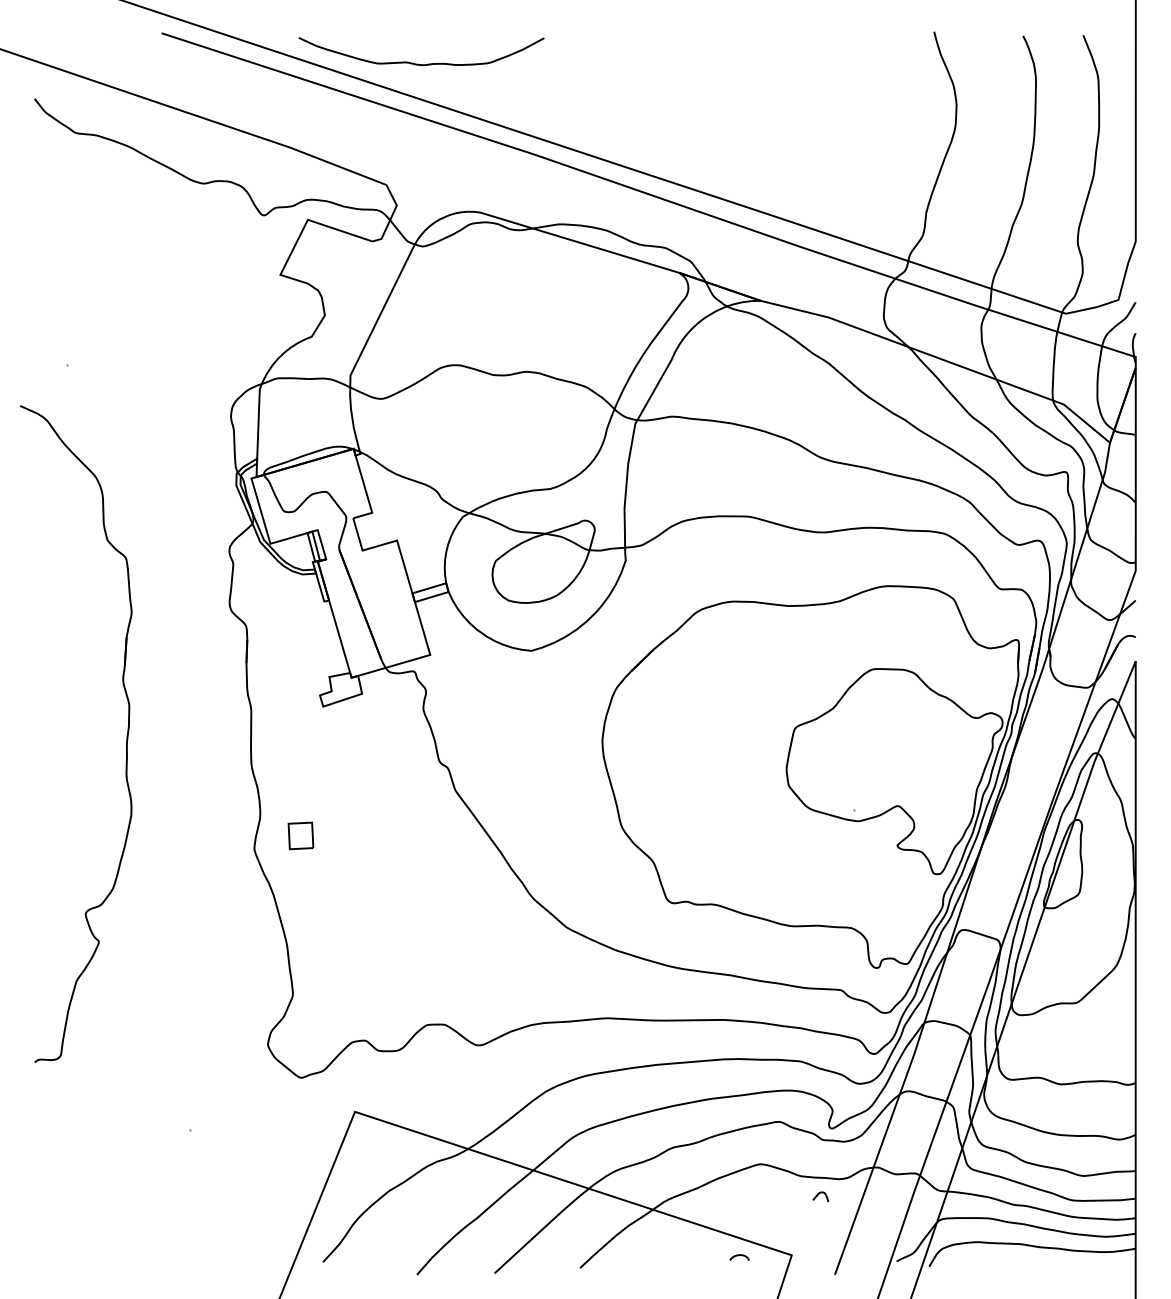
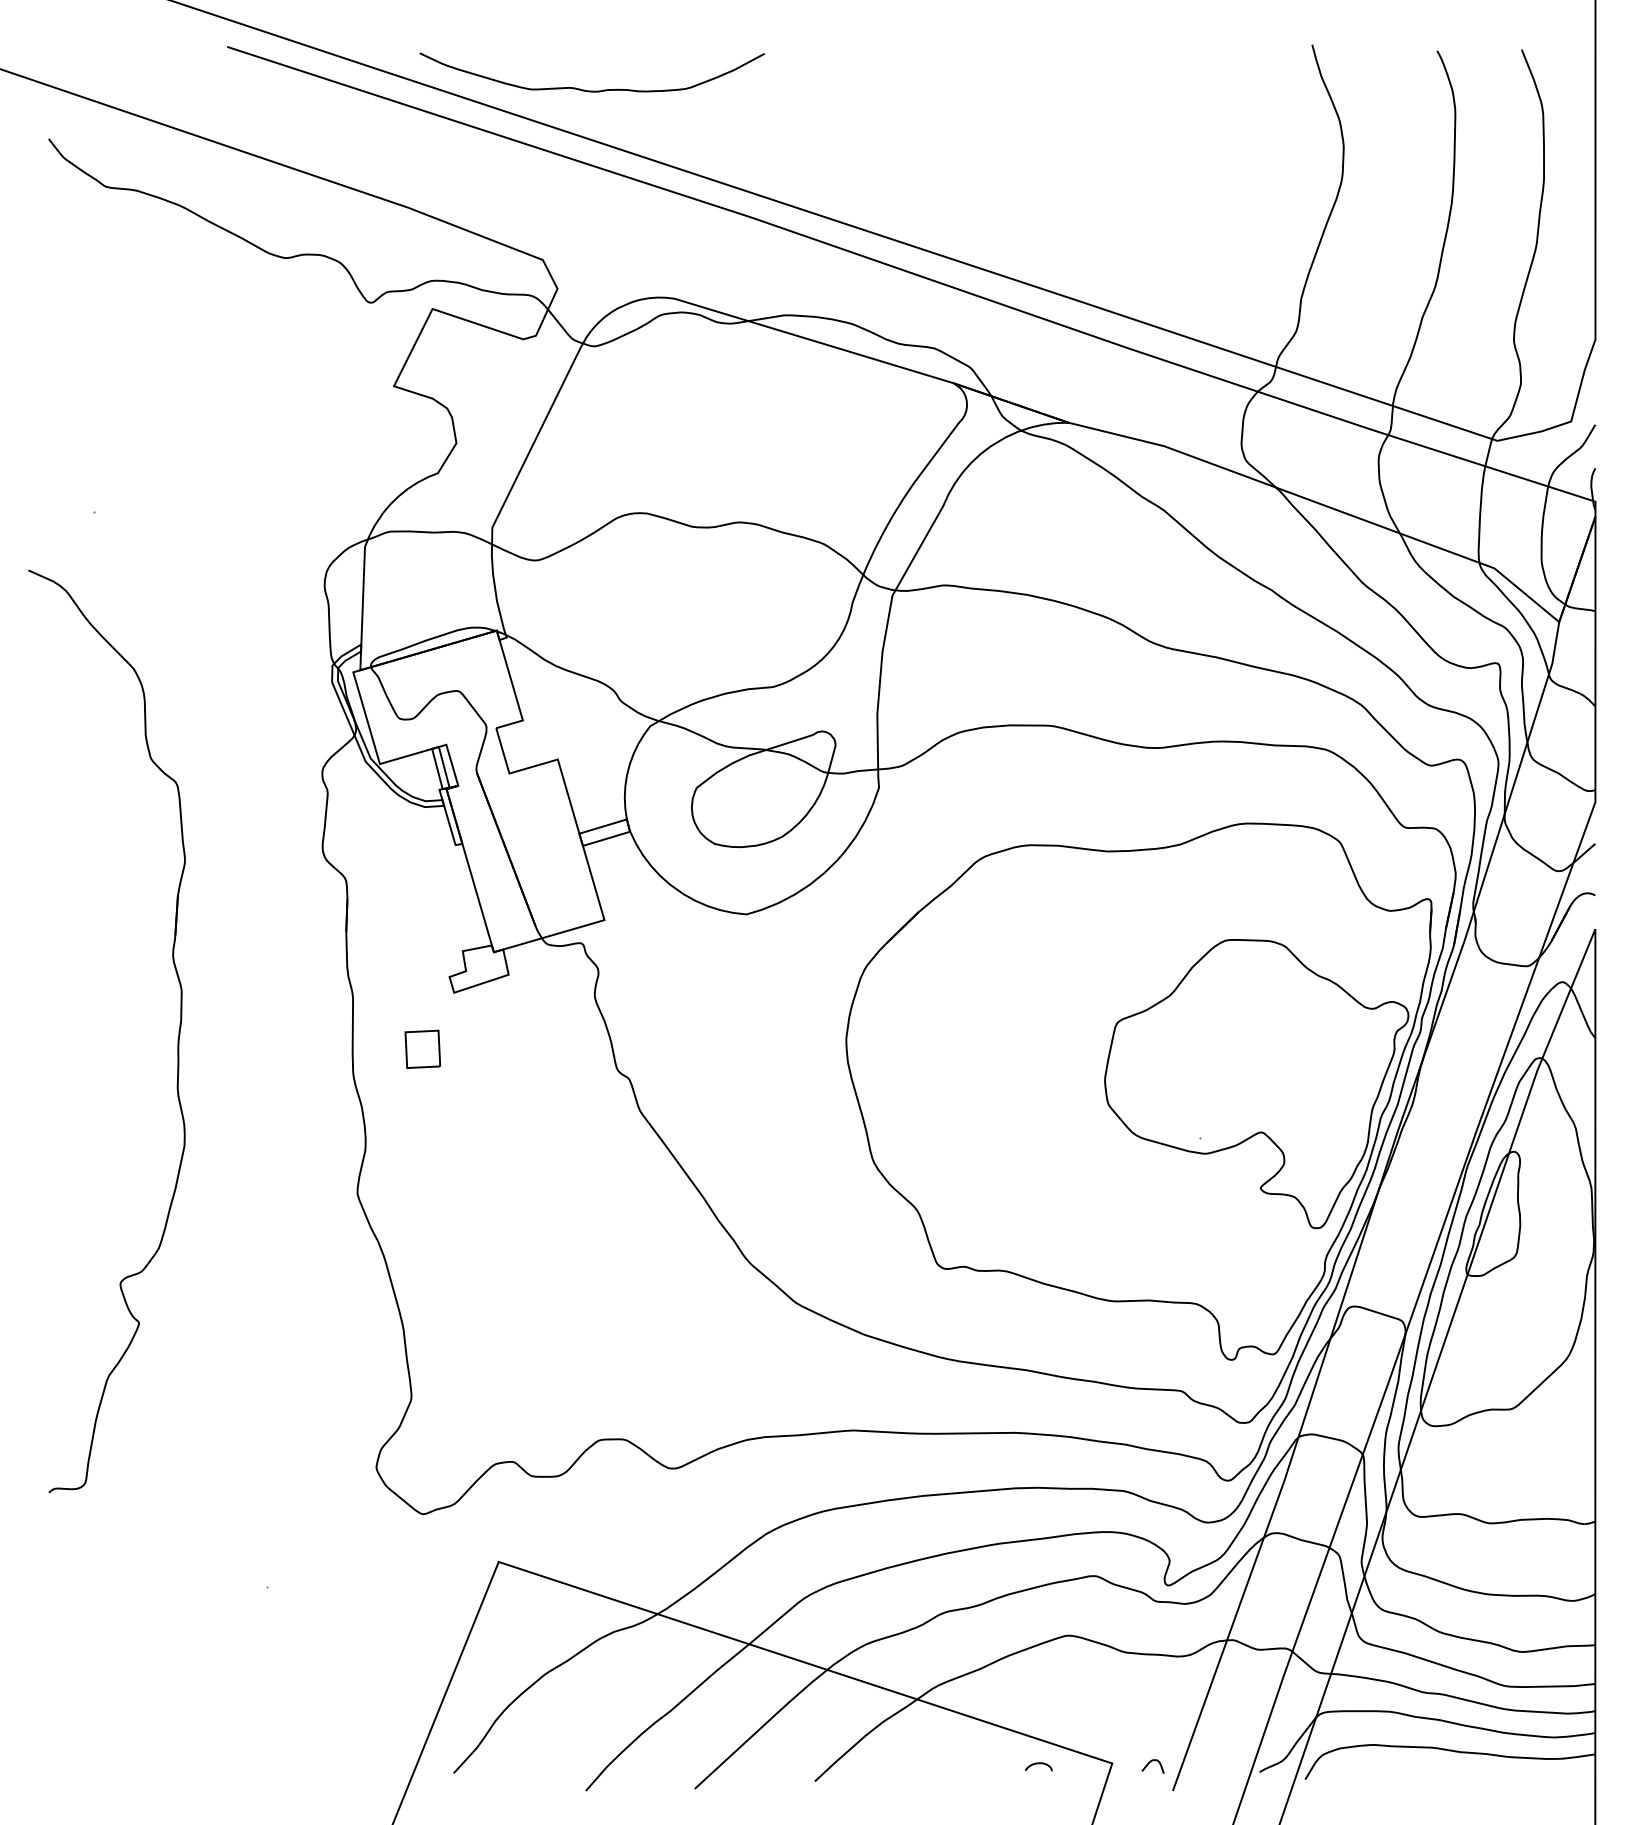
part: (300, 835) -> (422, 1048), moved
curve: (817, 1196) -> (1148, 1765), moved

